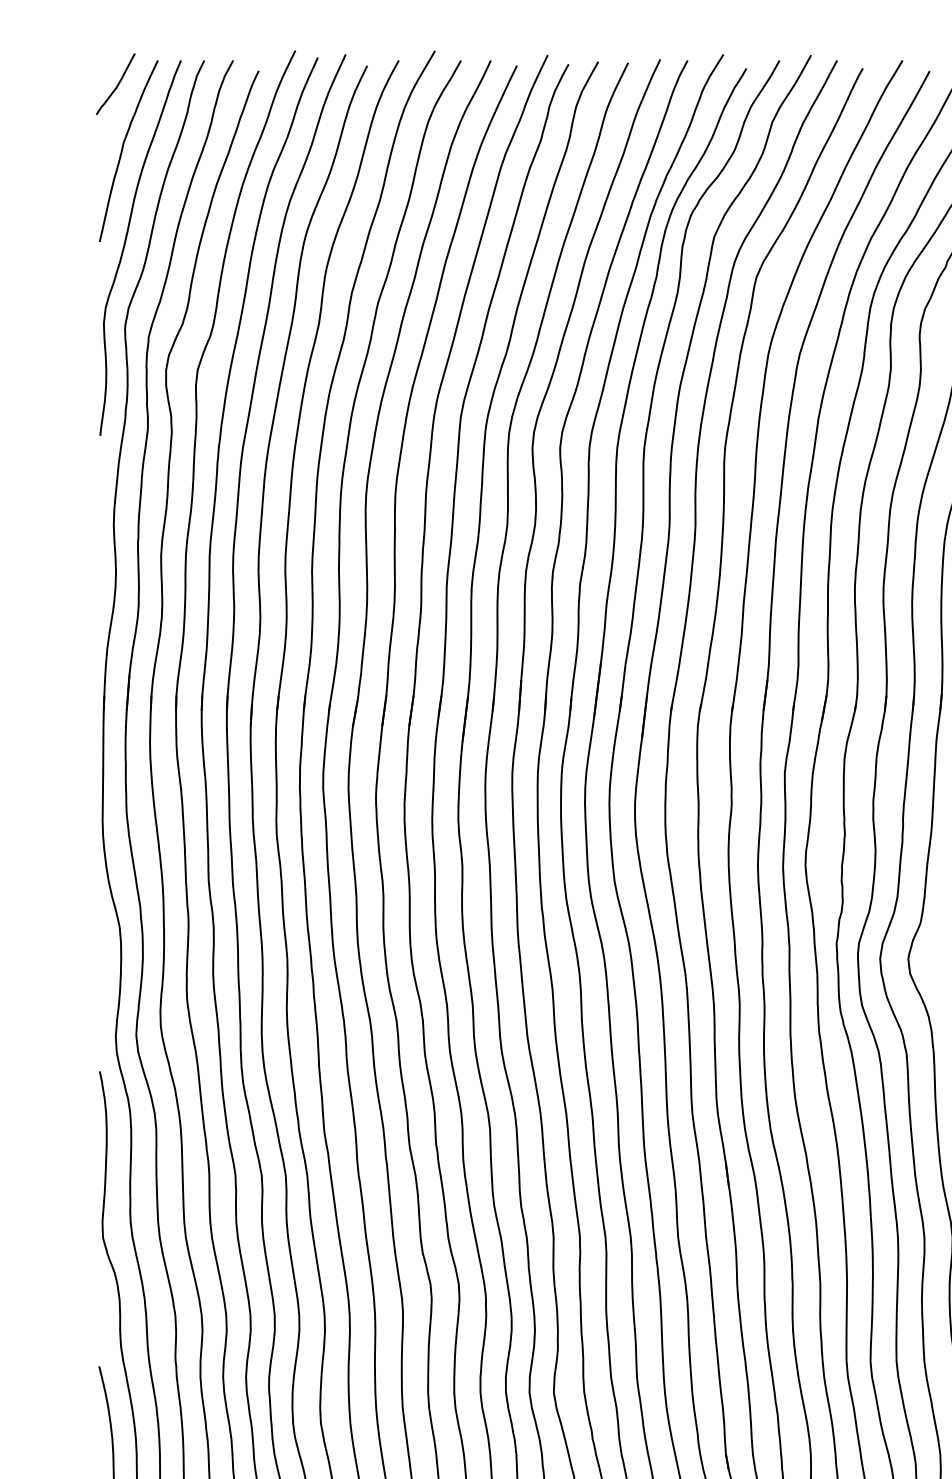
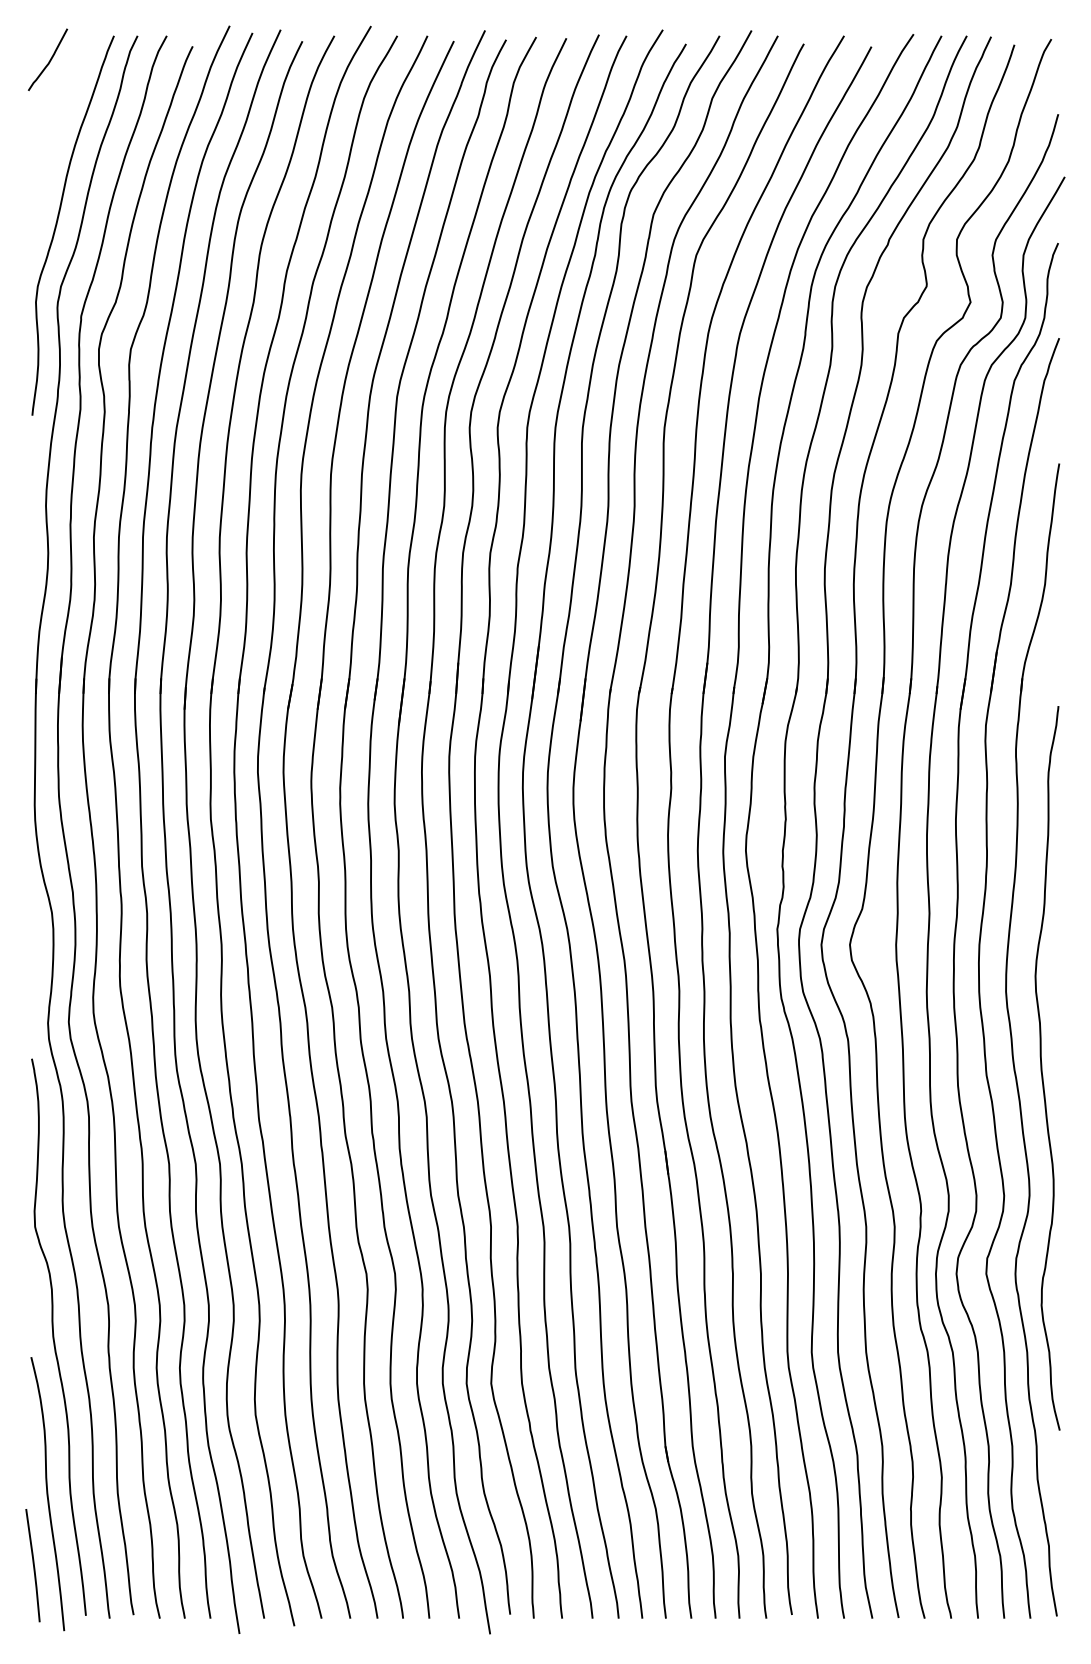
curve: (123, 151) -> (55, 127), removed

